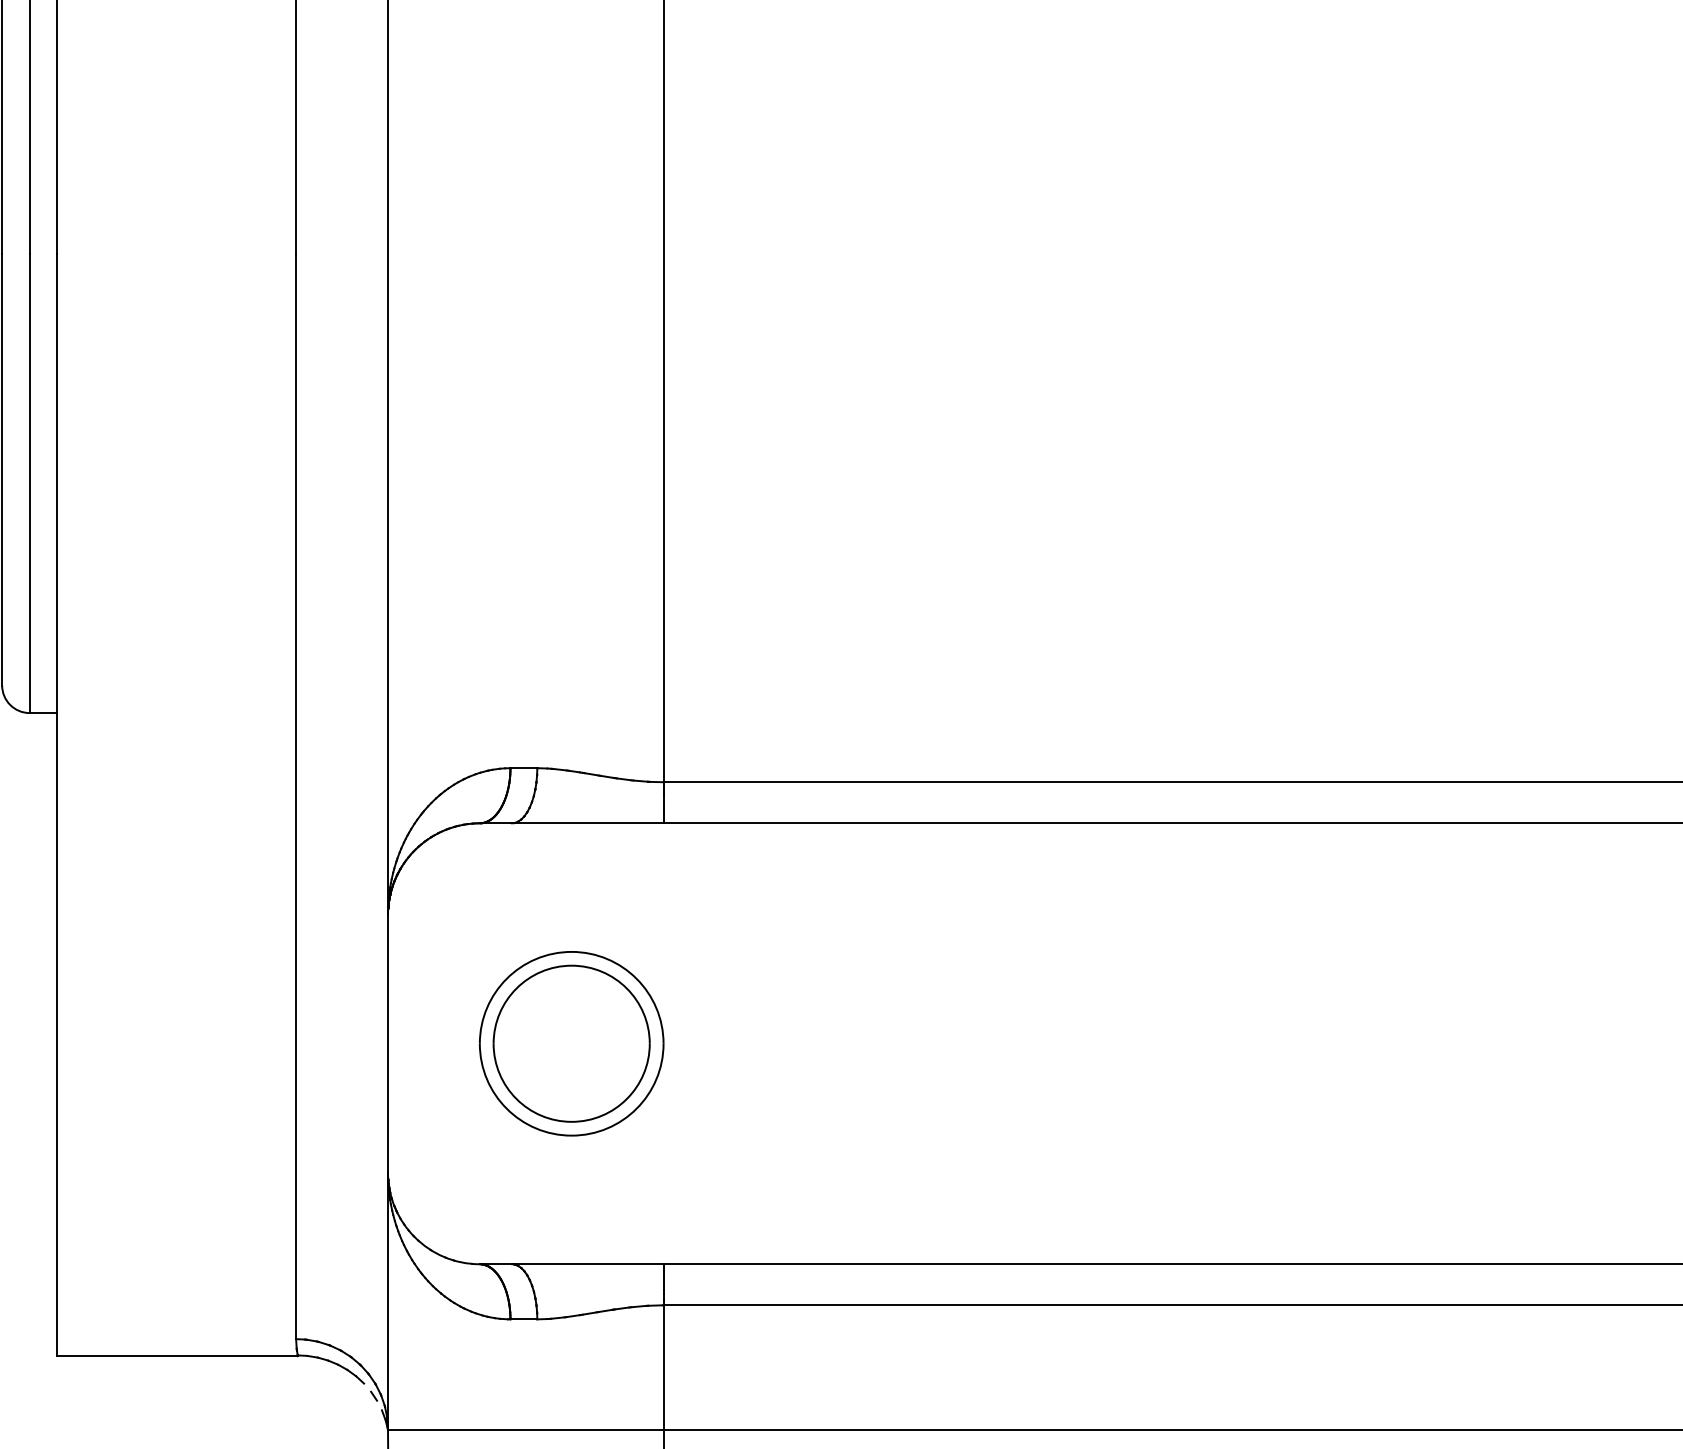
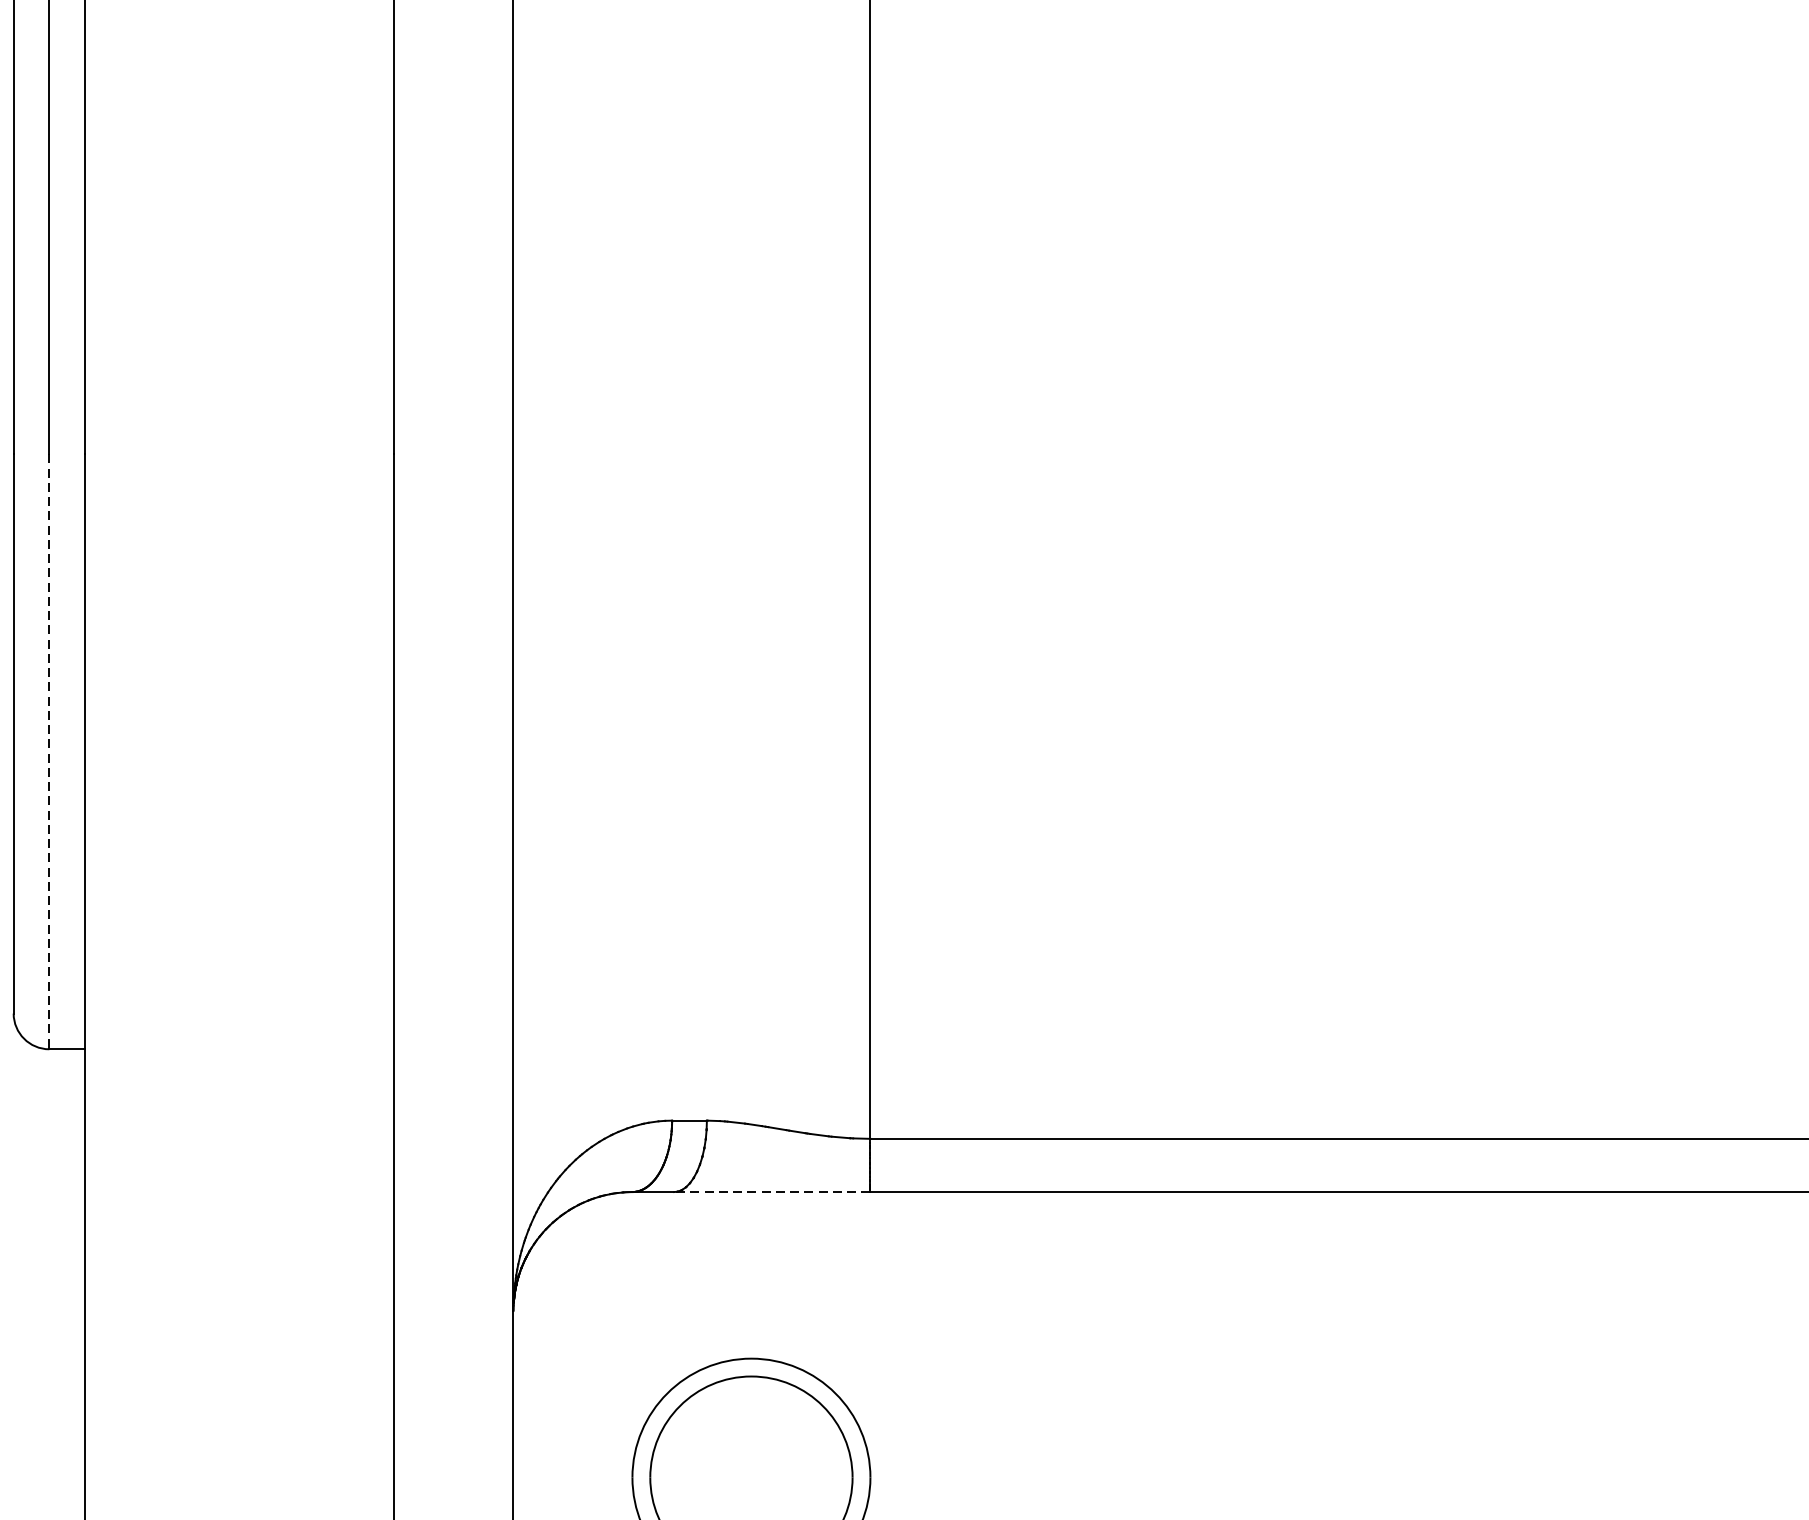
line: (29, 483) -> (49, 751), solid -> dashed
line: (587, 823) -> (771, 1192), solid -> dashed

